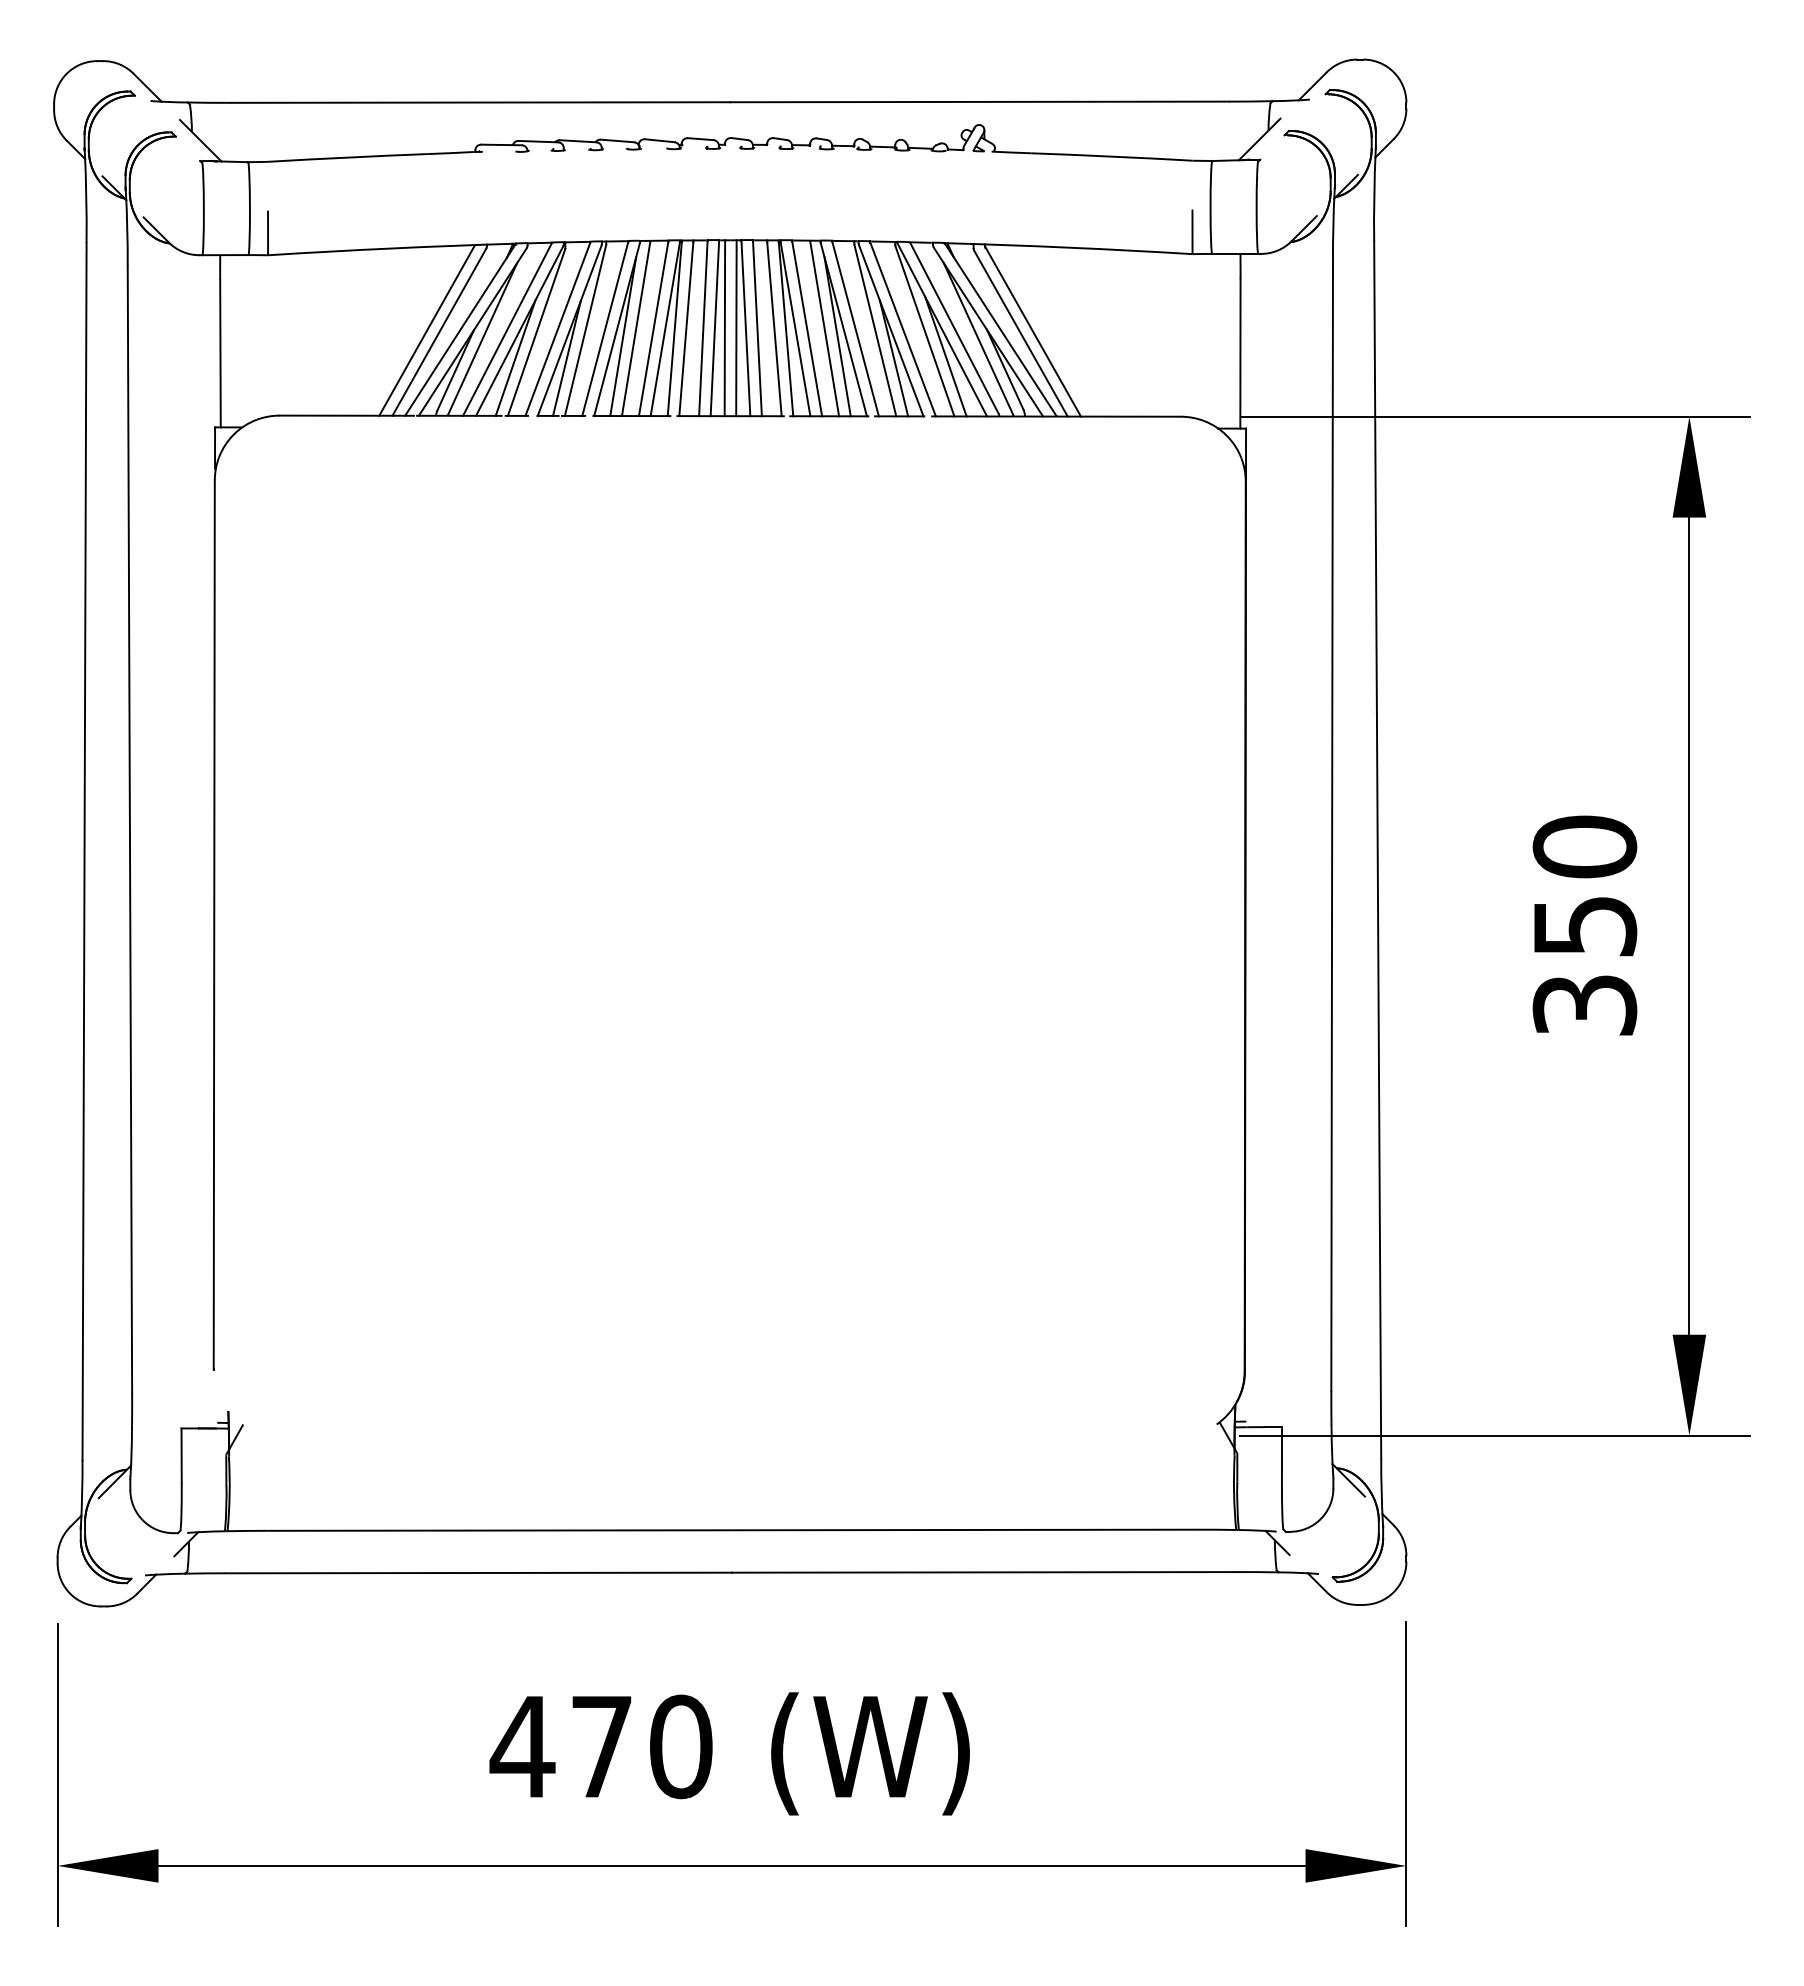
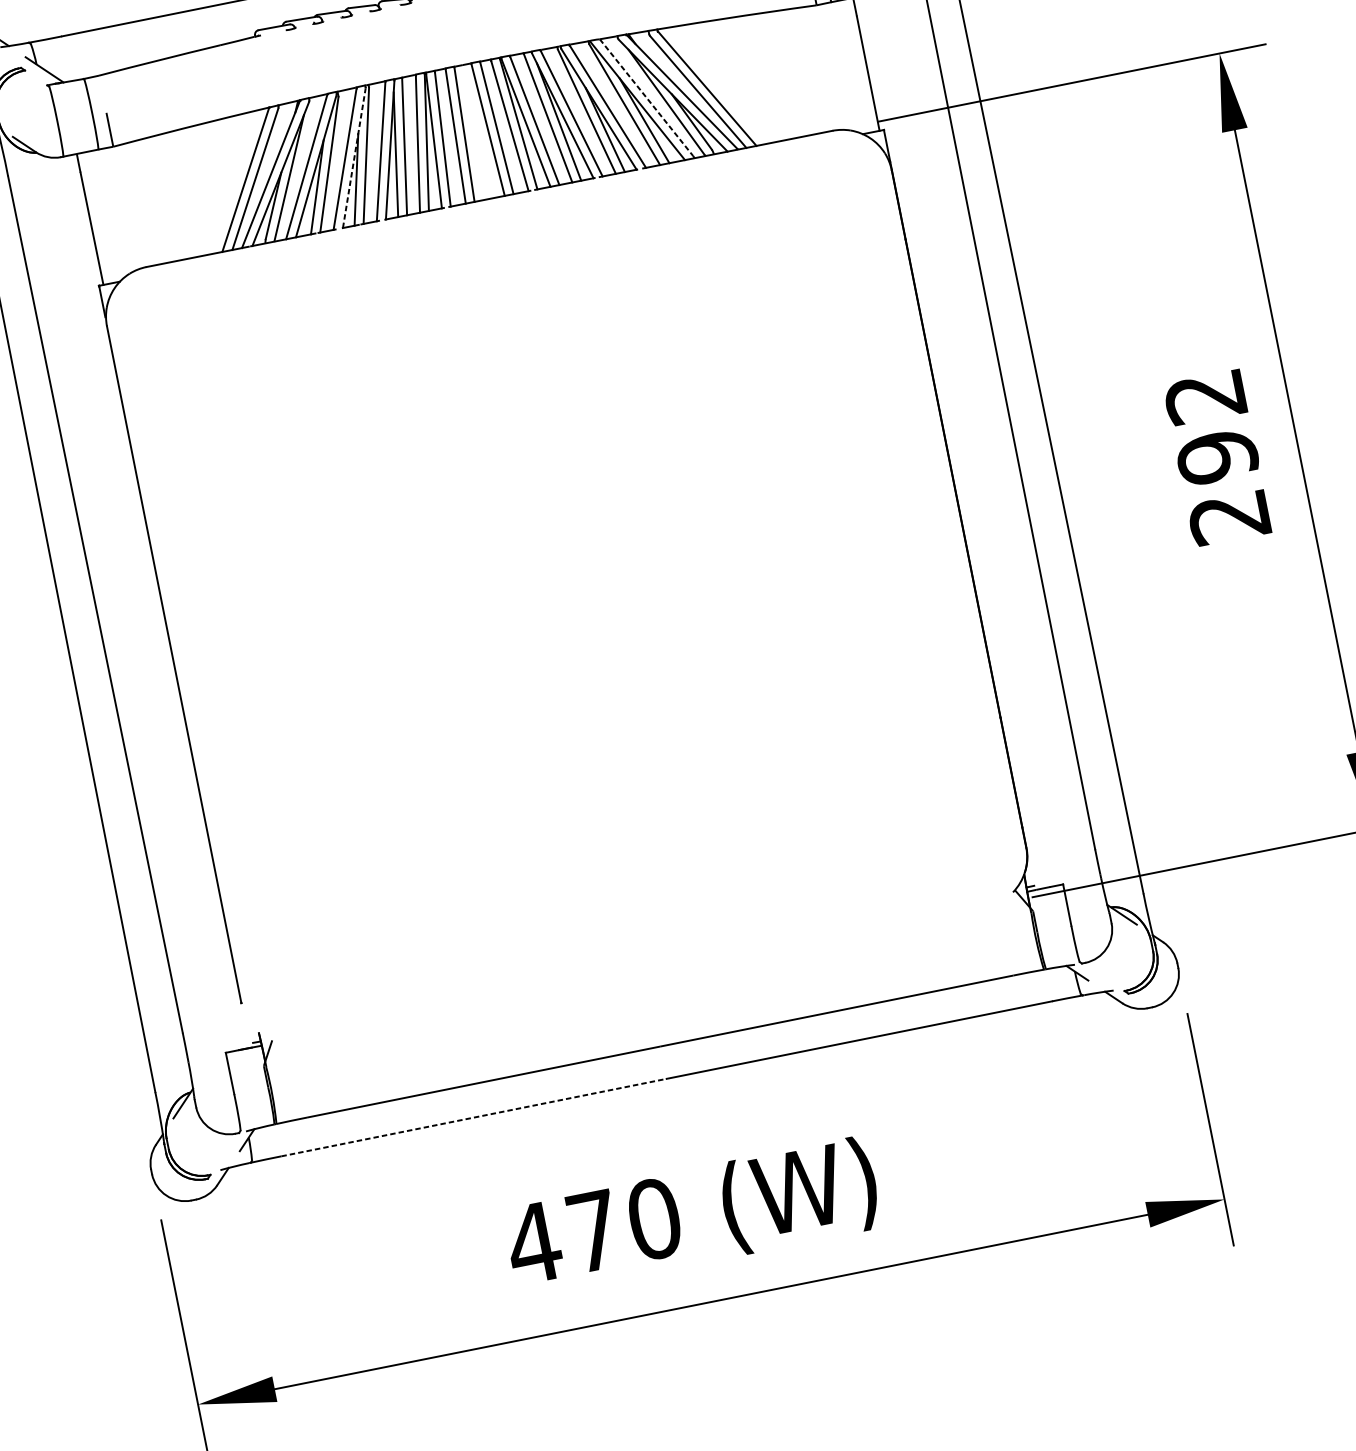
line: (724, 328) -> (471, 133), removed
line: (736, 328) -> (480, 131), removed
line: (954, 328) -> (646, 98), solid -> dashed
line: (569, 330) -> (354, 158), solid -> dashed
text: (1584, 925) -> (1217, 456), 350 -> 292
line: (479, 1573) -> (474, 1117), solid -> dashed

